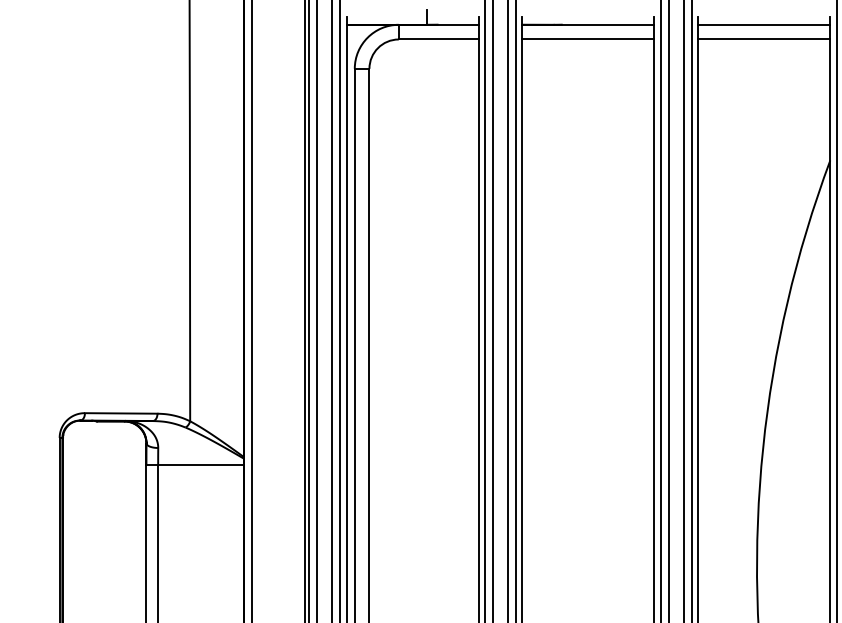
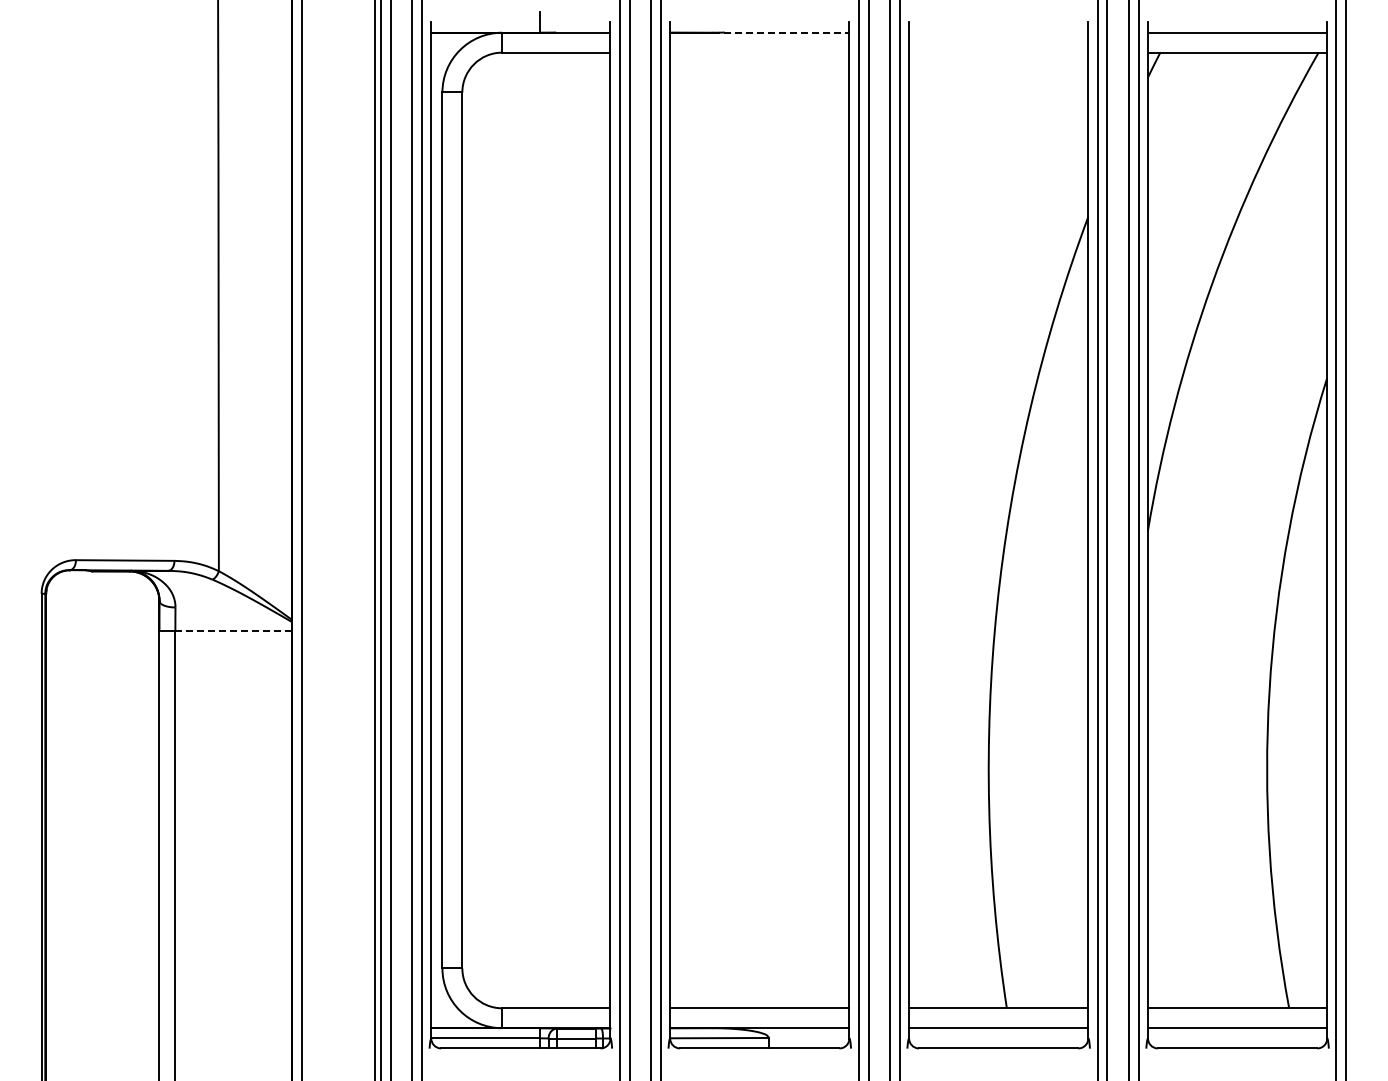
line: (604, 24) -> (781, 32), solid -> dashed
line: (764, 24) -> (998, 32), removed
line: (588, 39) -> (759, 52), removed
line: (764, 39) -> (998, 52), removed
line: (200, 464) -> (233, 630), solid -> dashed

